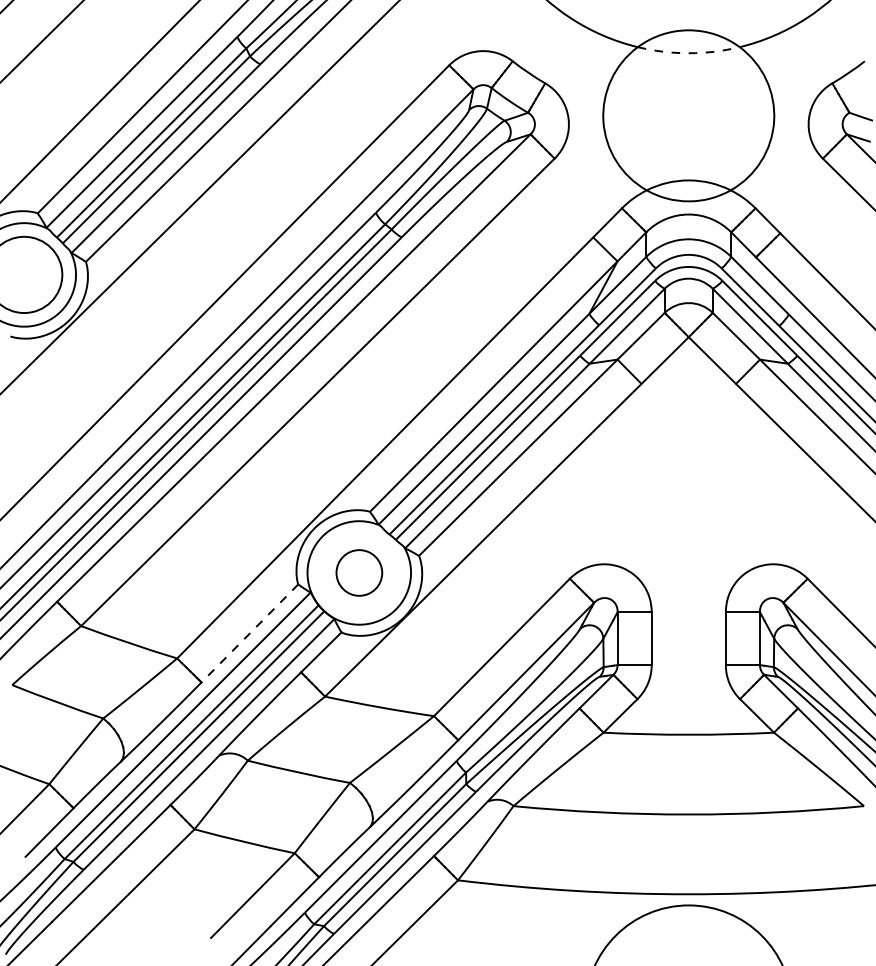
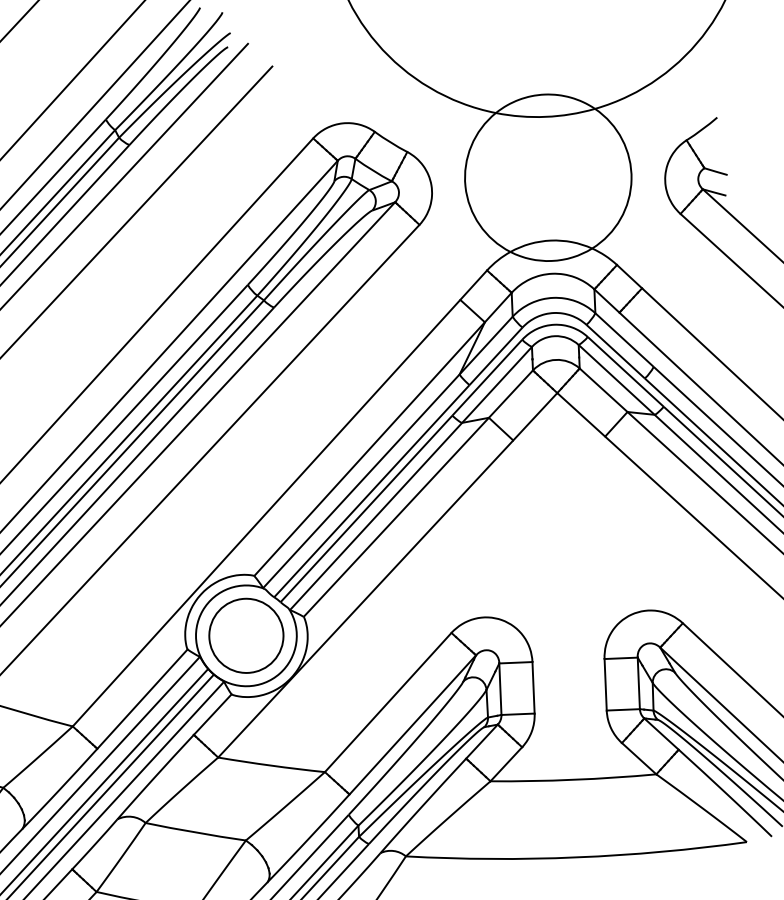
arc: (688, 53) -> (545, 117), dashed -> solid
circle: (359, 572) -> (246, 635), size x1.67
line: (249, 633) -> (142, 699), dashed -> solid

